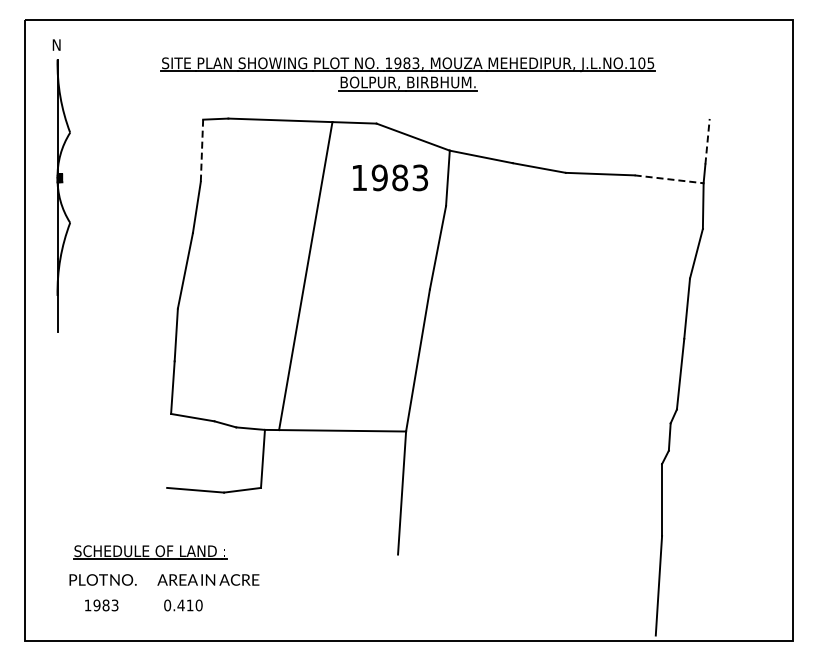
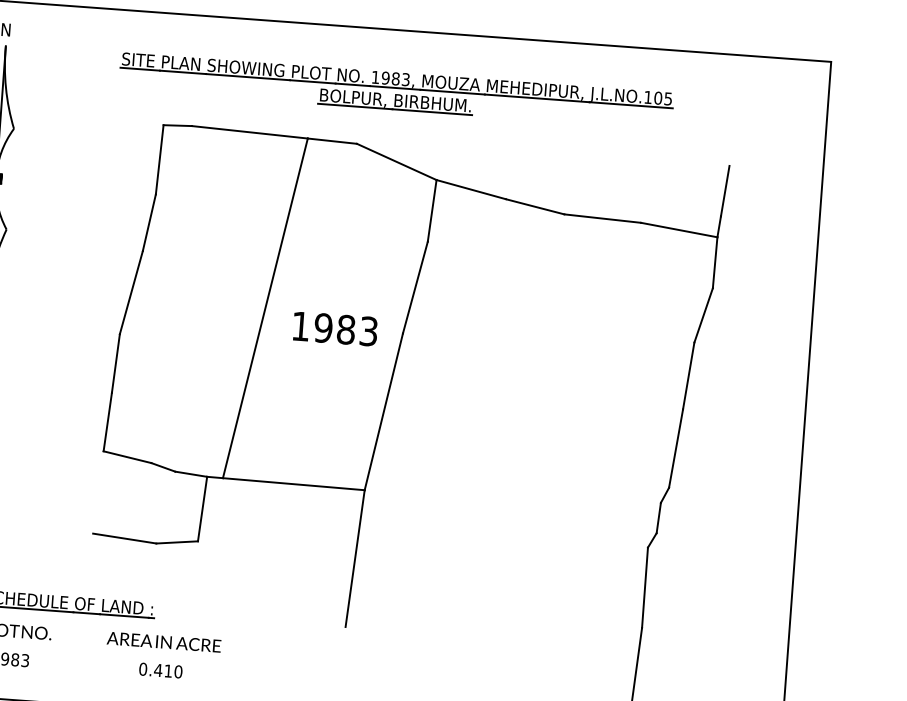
line: (707, 141) -> (725, 190), dashed -> solid
line: (201, 151) -> (159, 160), dashed -> solid
text: (390, 177) -> (335, 328), moved
line: (669, 179) -> (679, 230), dashed -> solid
text: (208, 579) -> (164, 641), moved
text: (183, 605) -> (160, 670), moved

